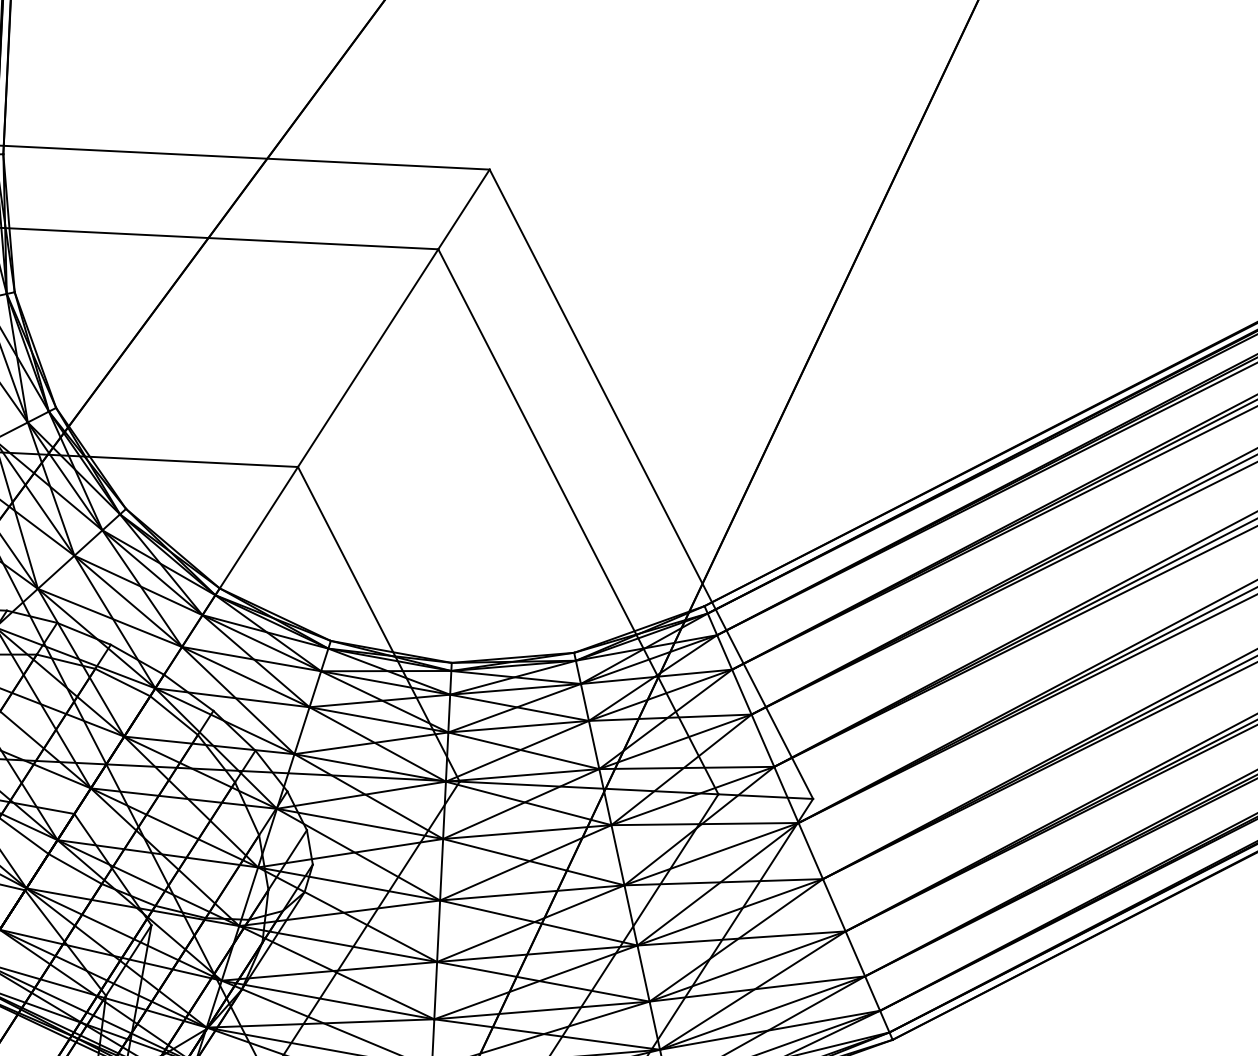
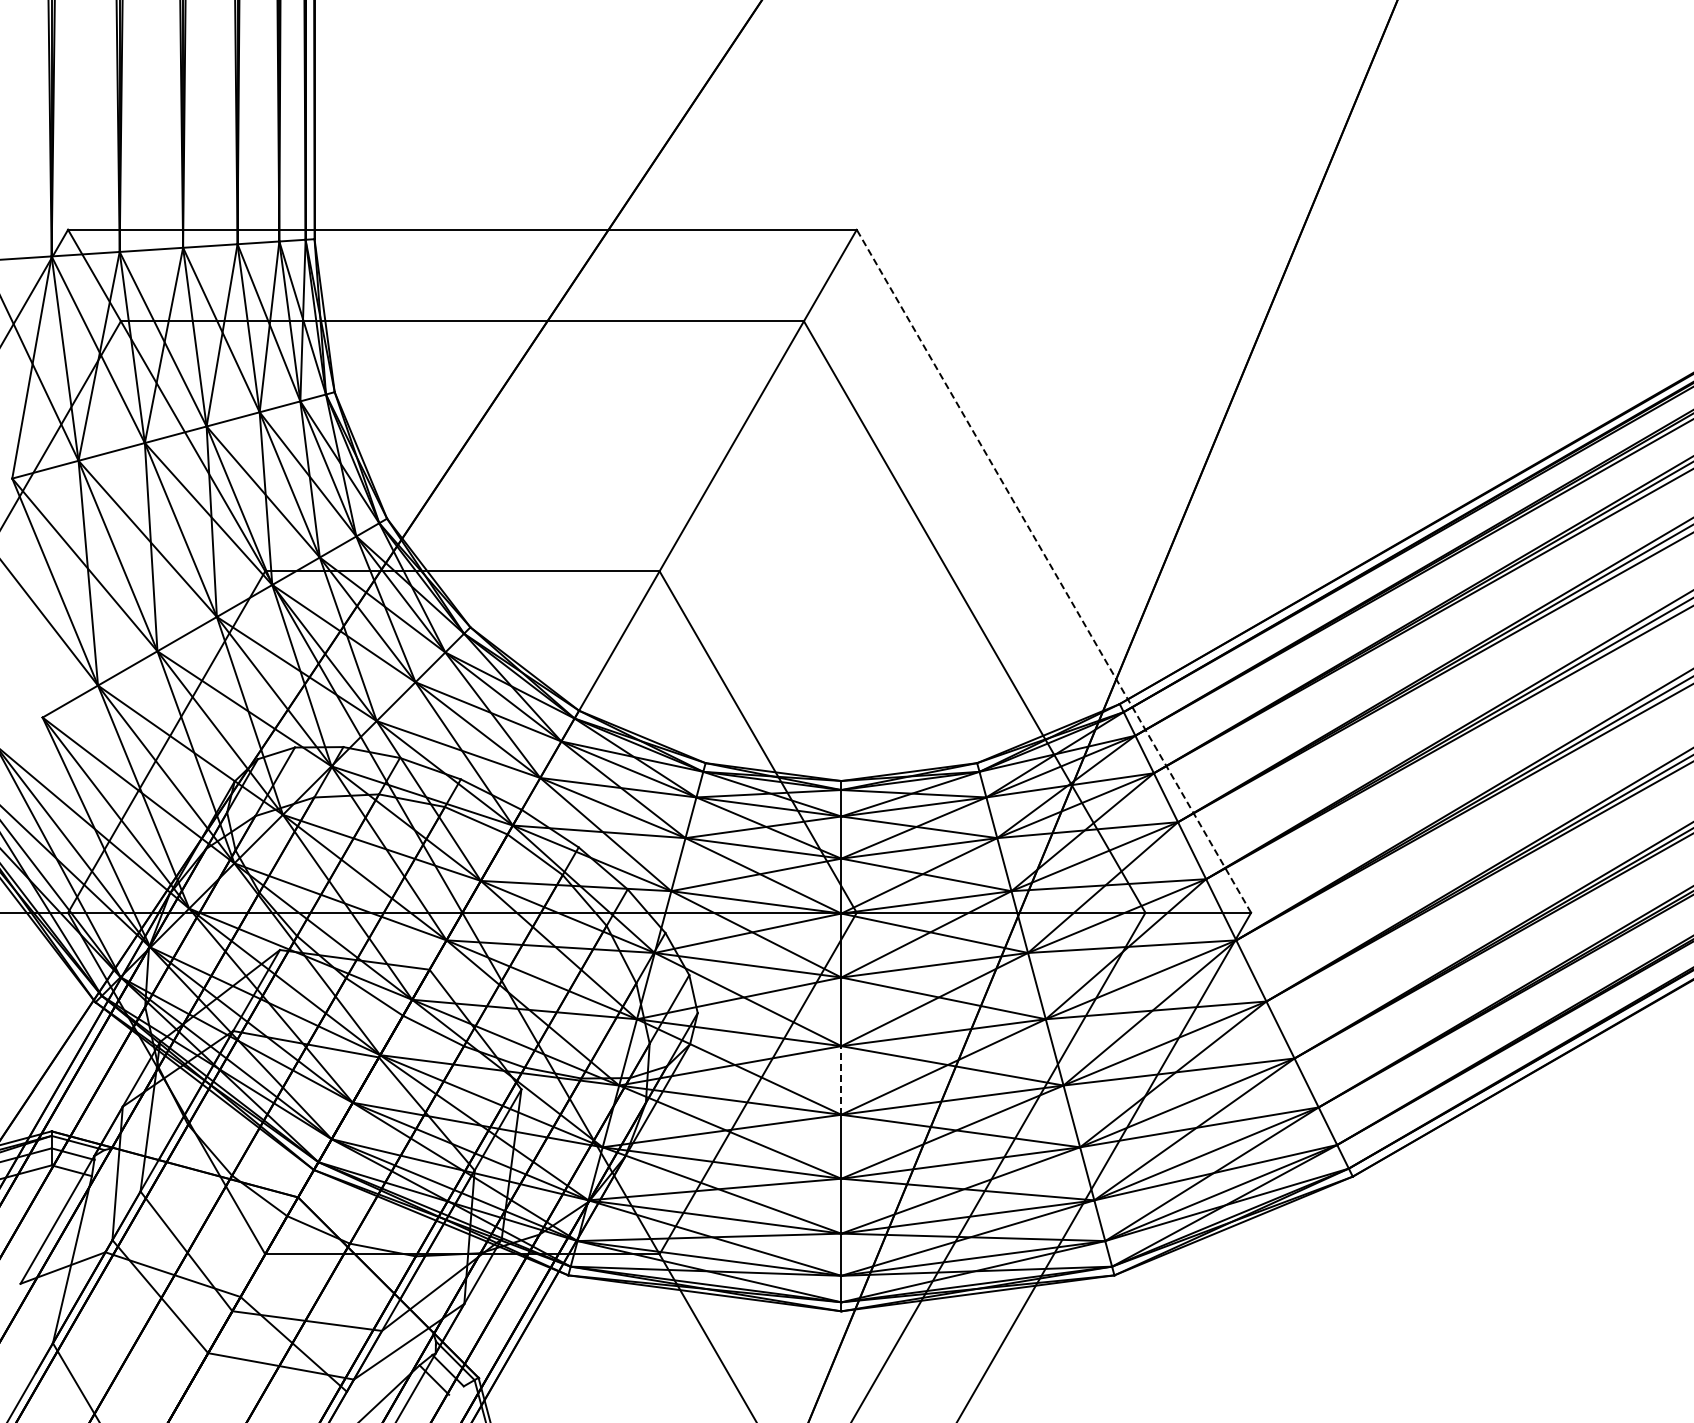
line: (651, 483) -> (1053, 570), solid -> dashed
line: (438, 930) -> (841, 1079), solid -> dashed

